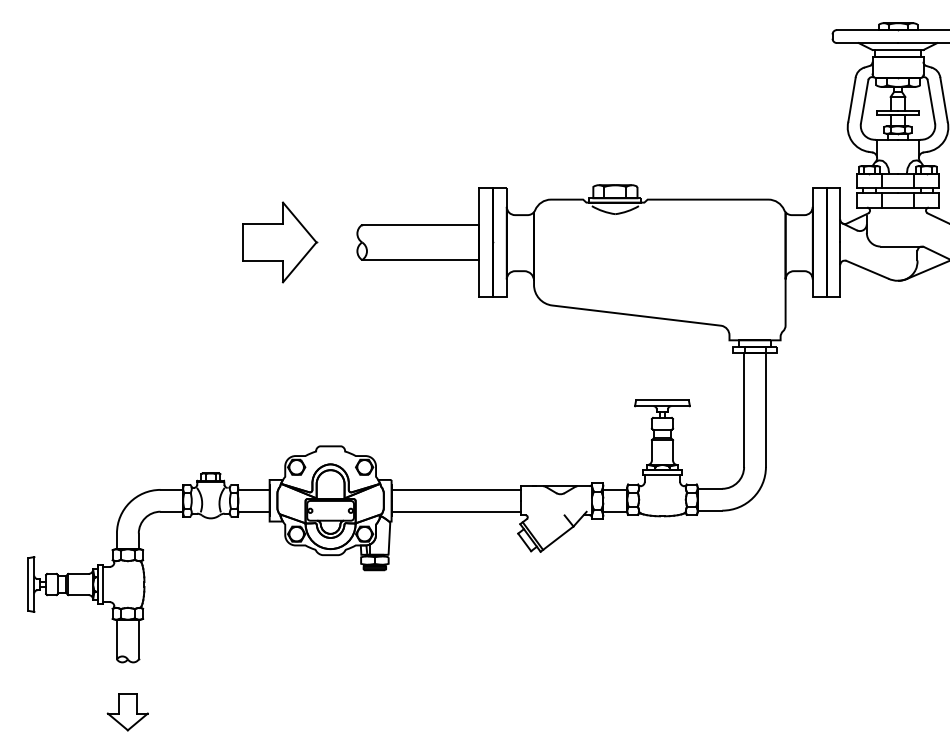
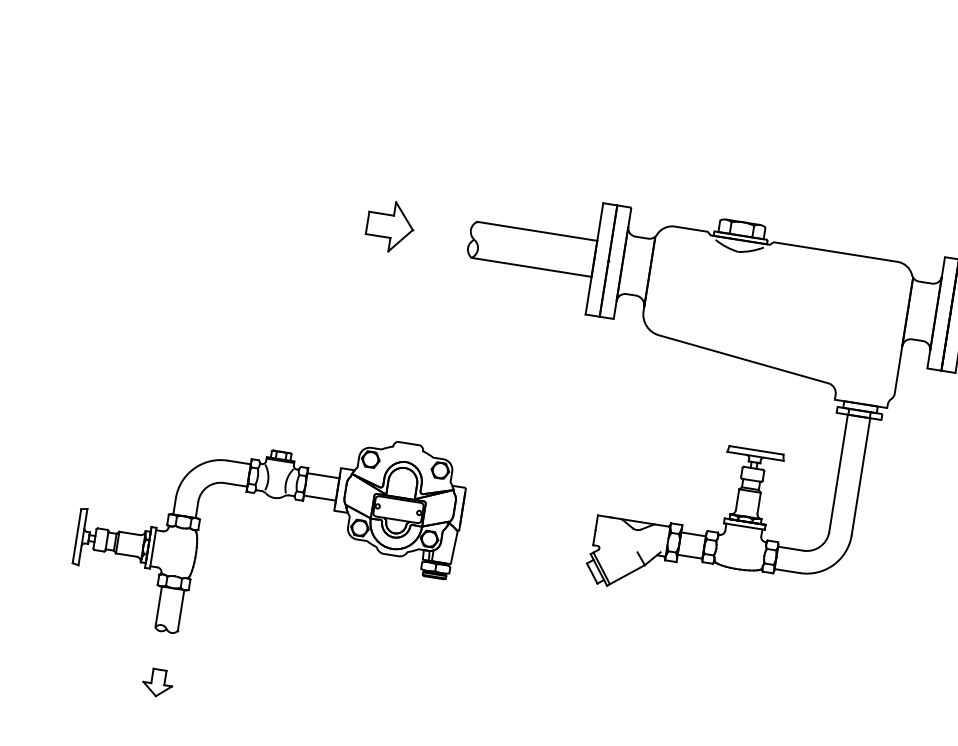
part: (280, 242) -> (390, 226), size x0.6
line: (456, 489) -> (530, 508), removed
line: (456, 511) -> (527, 530), removed
part: (127, 712) -> (157, 683), size x0.7

